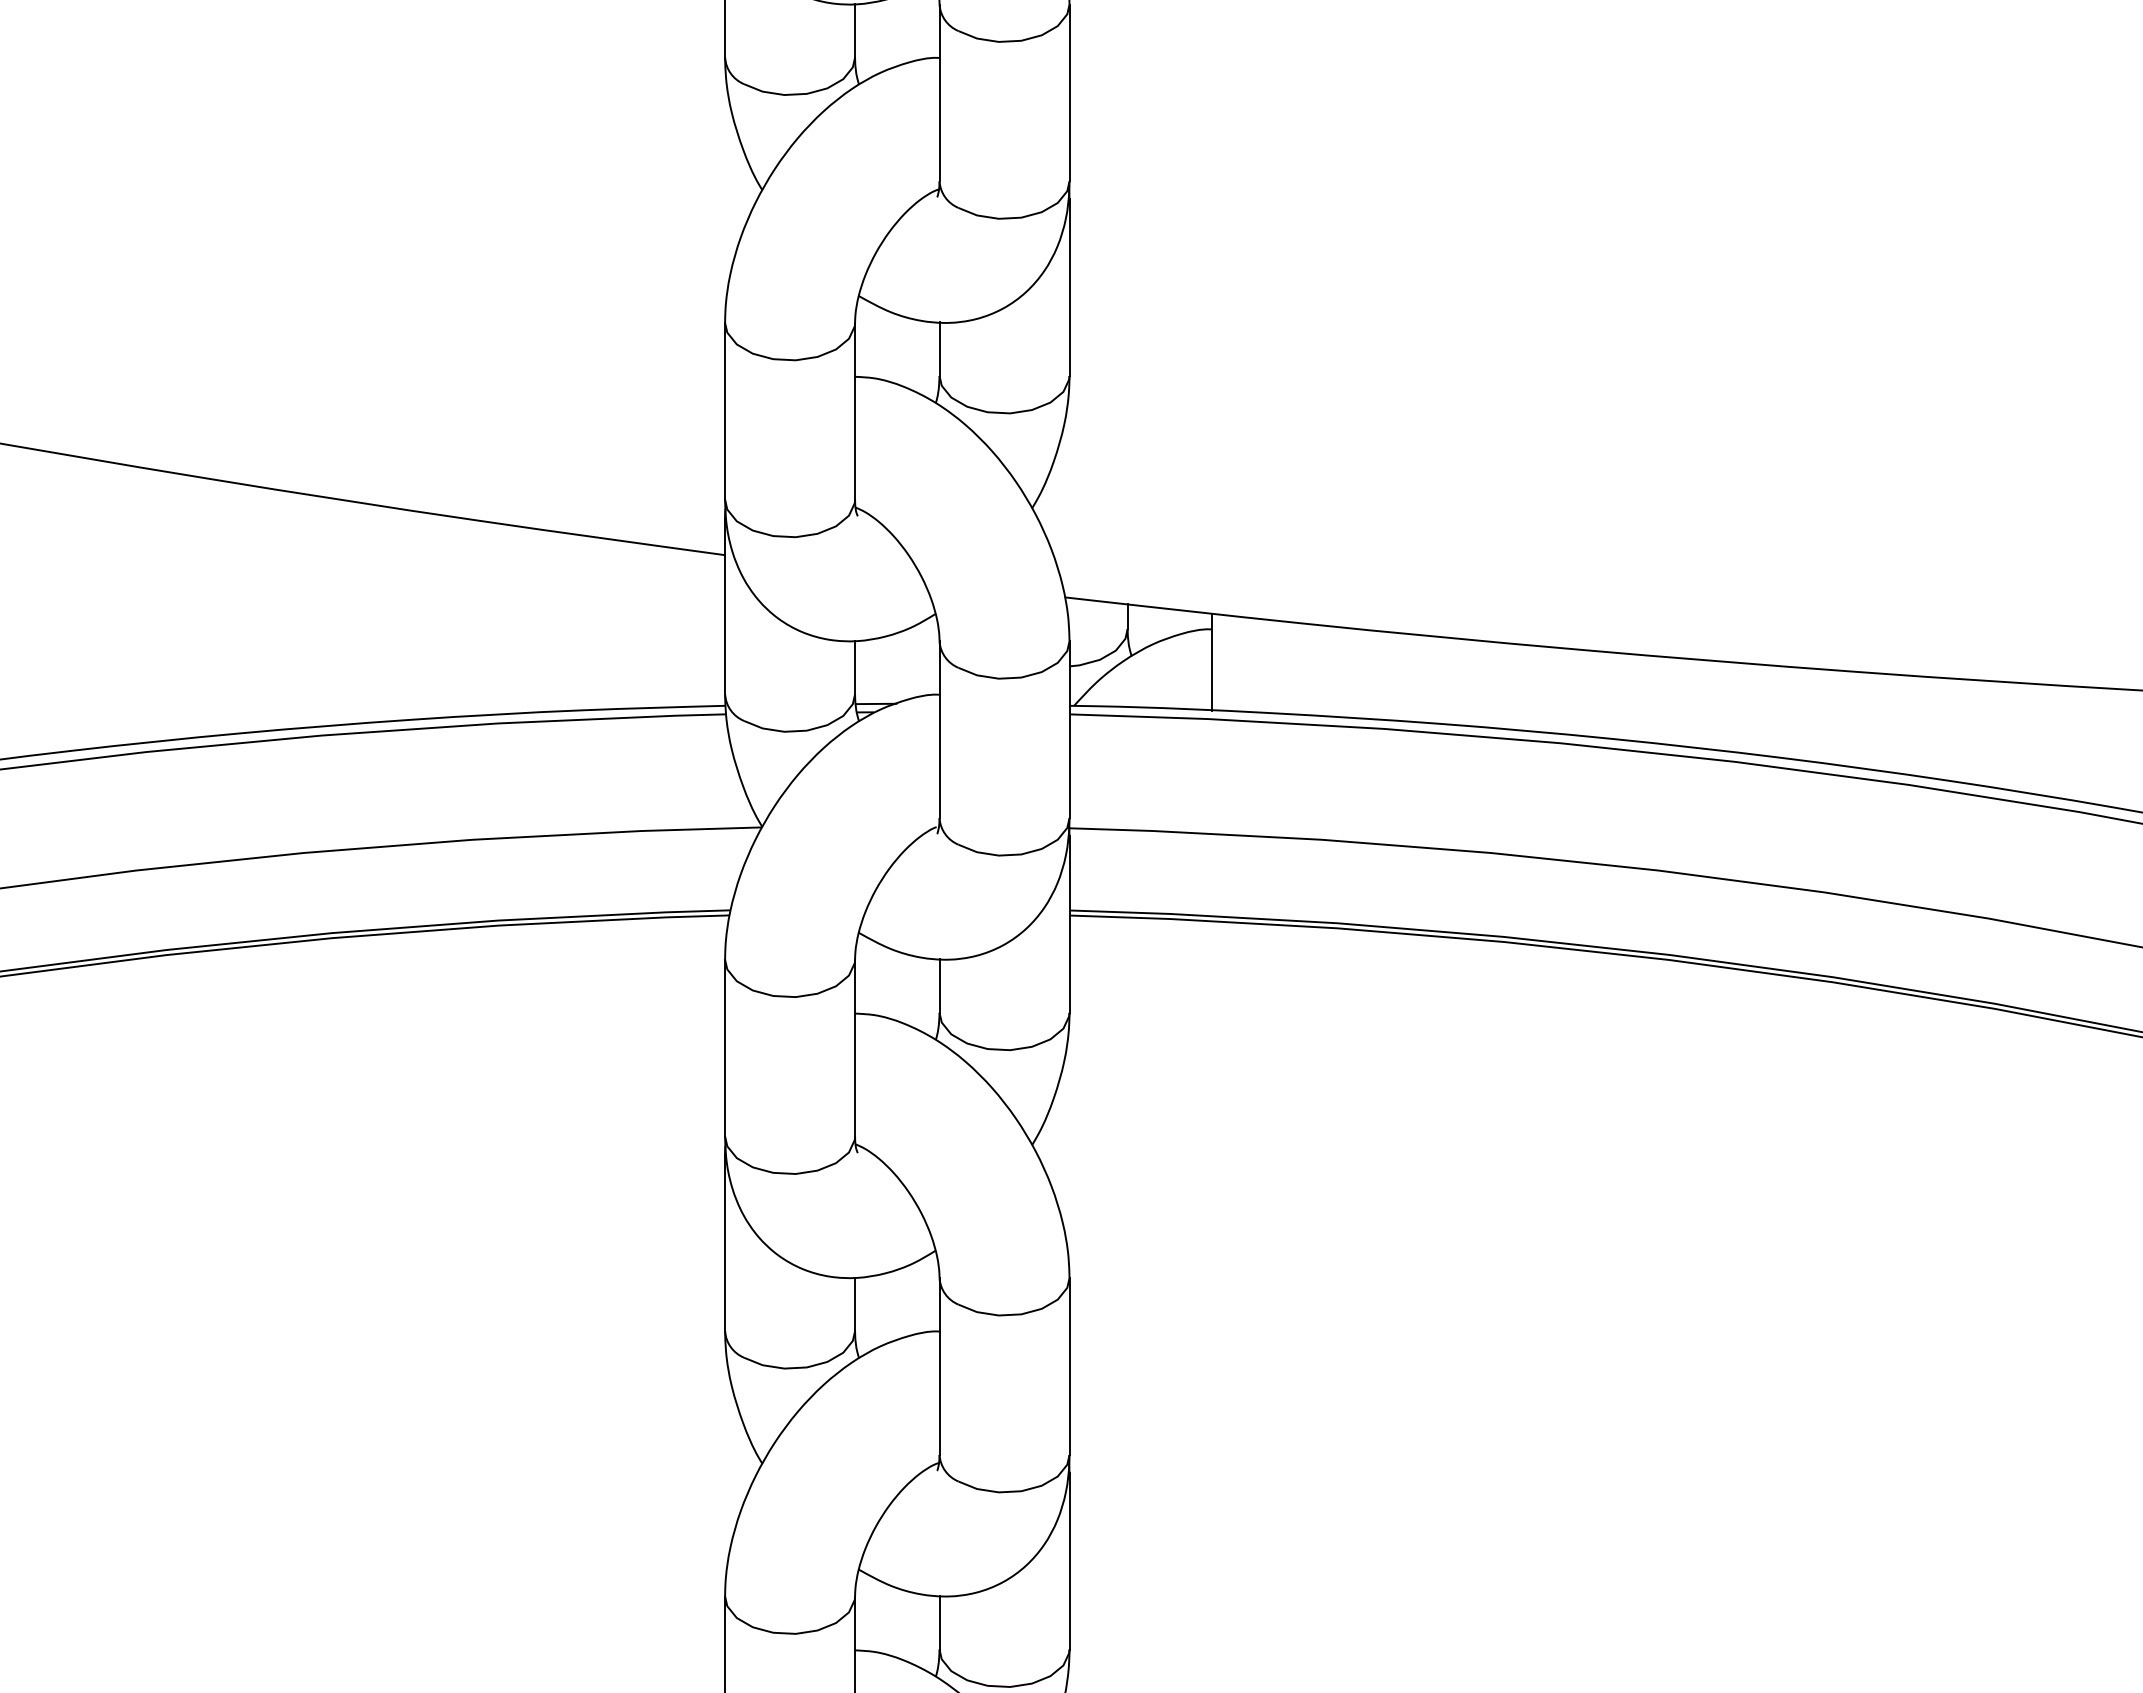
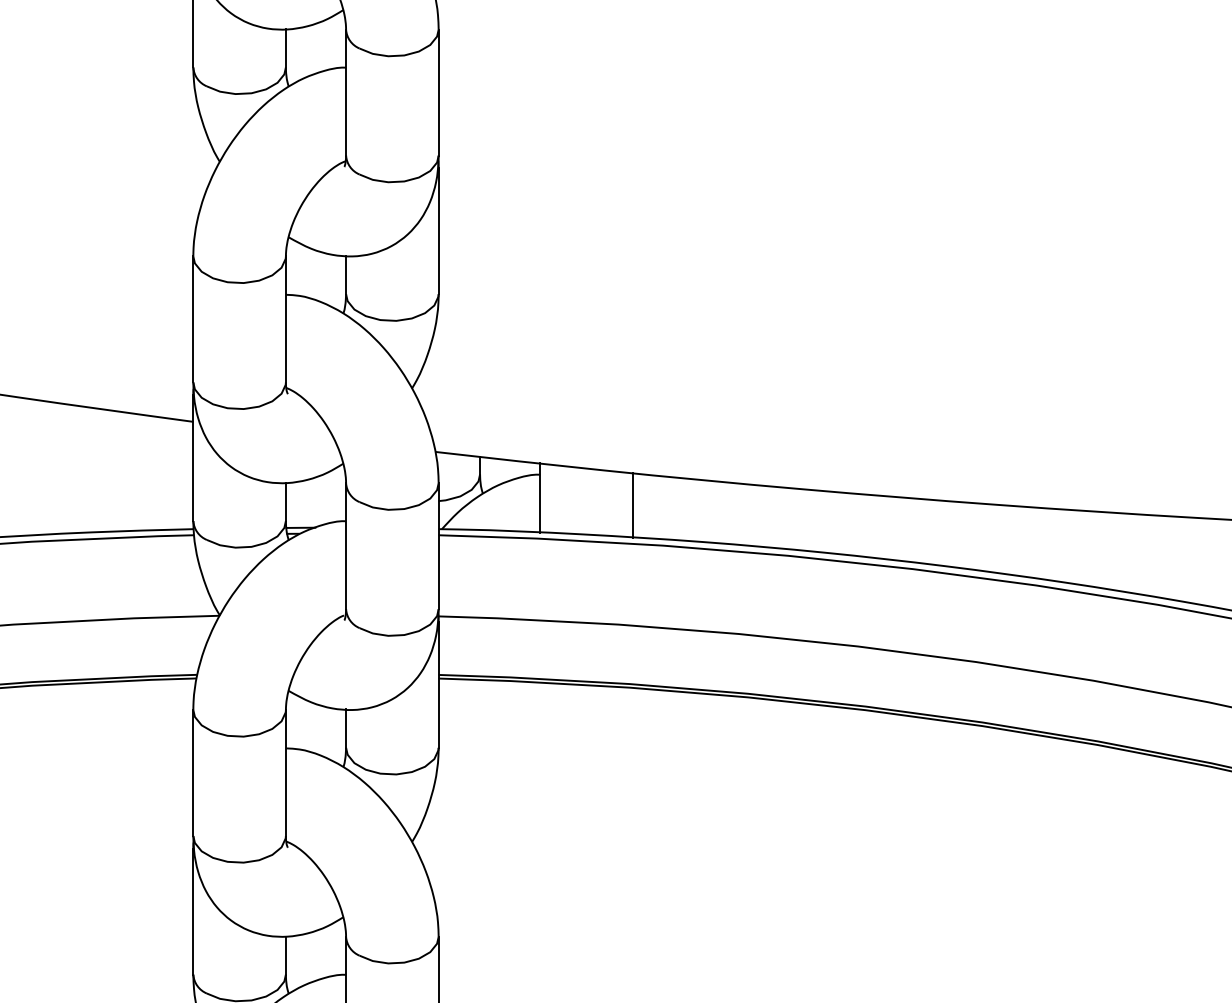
line: (1342, 672) -> (633, 505), added

